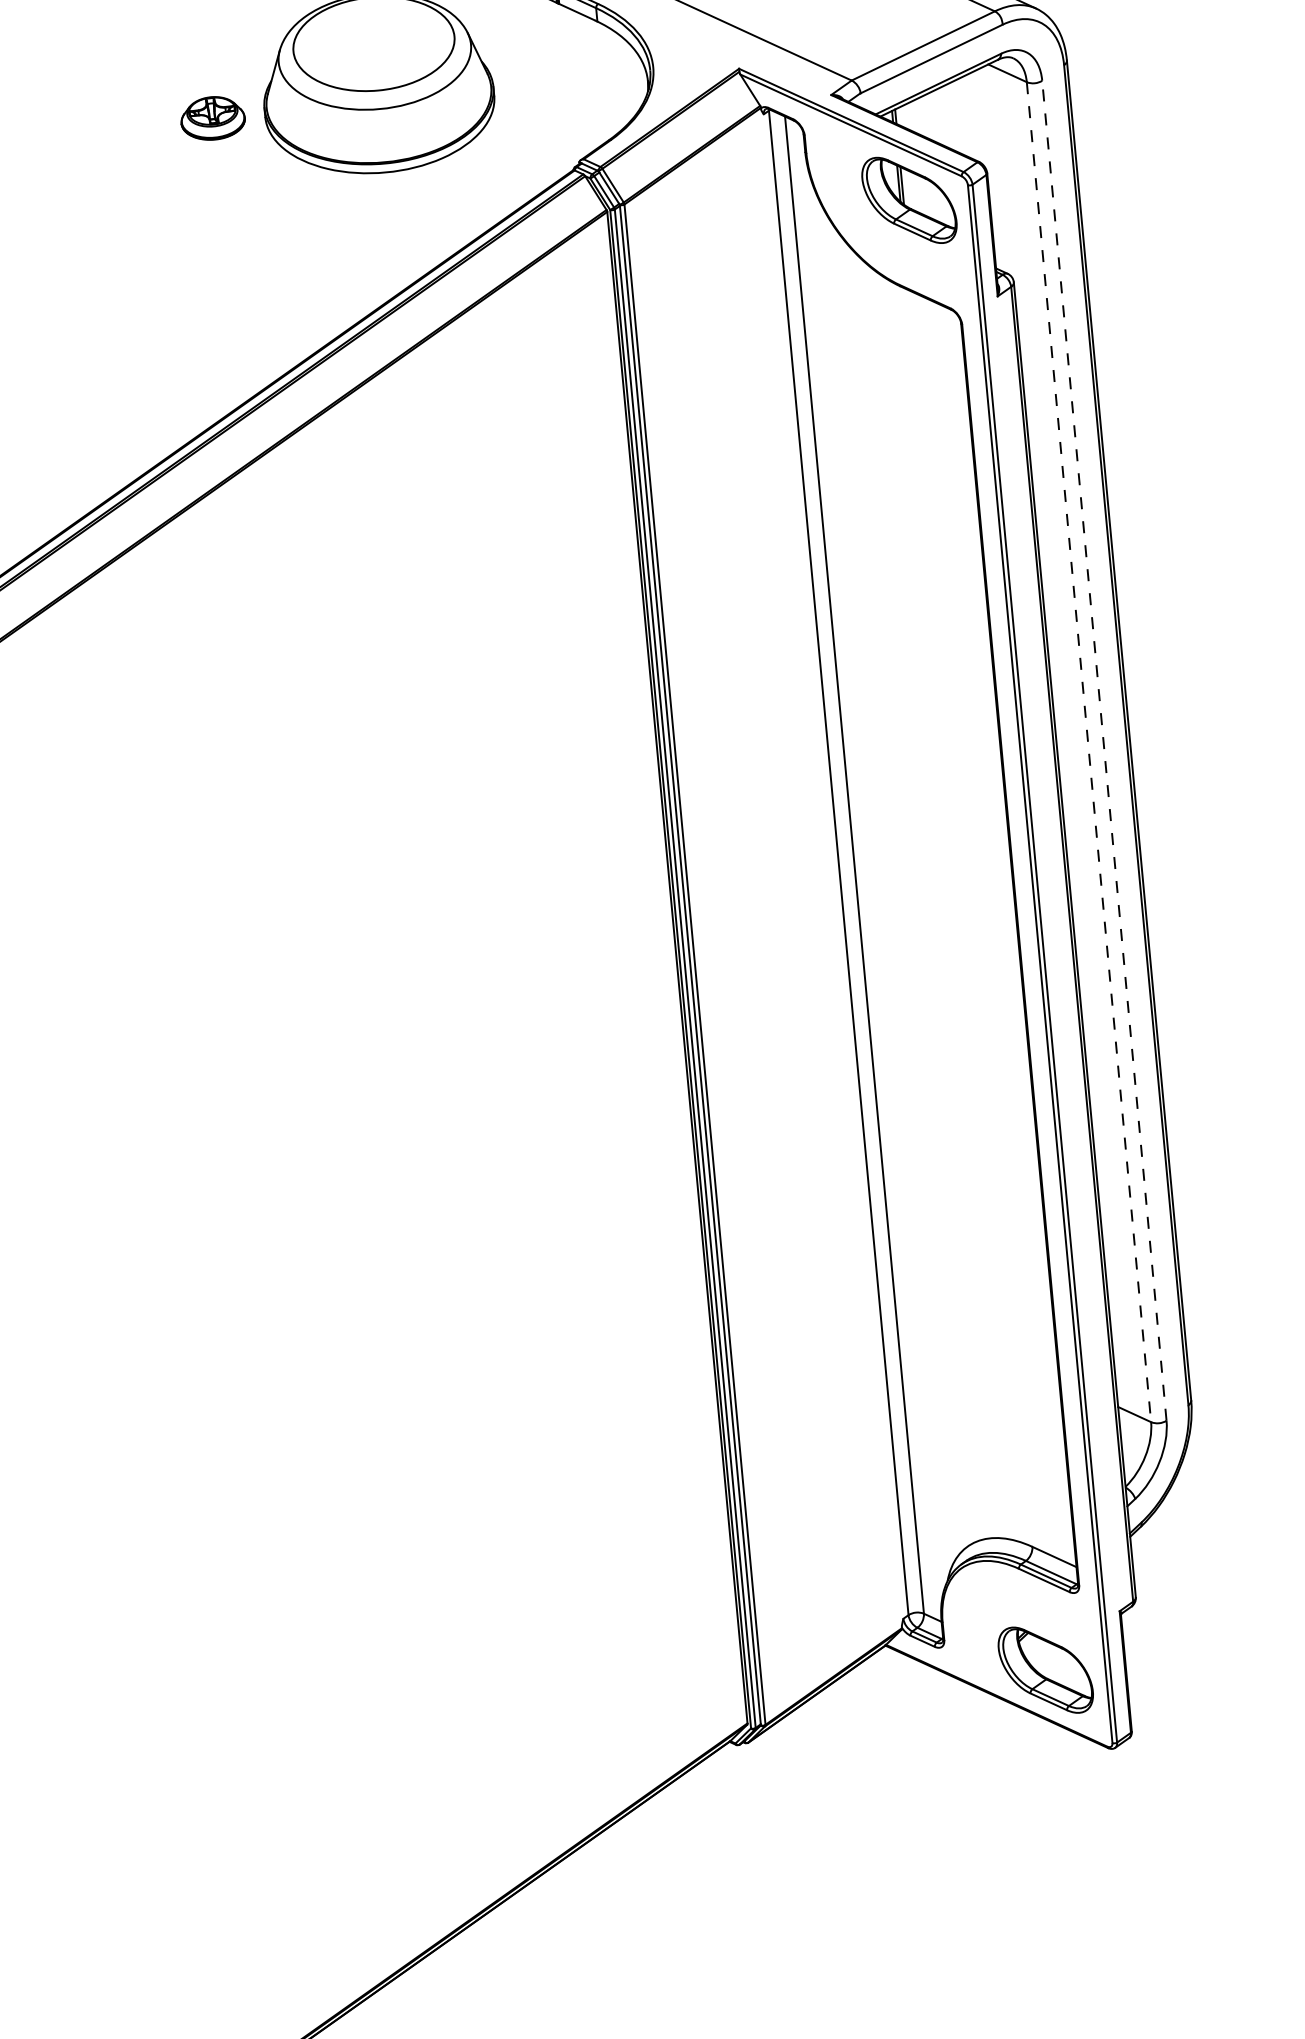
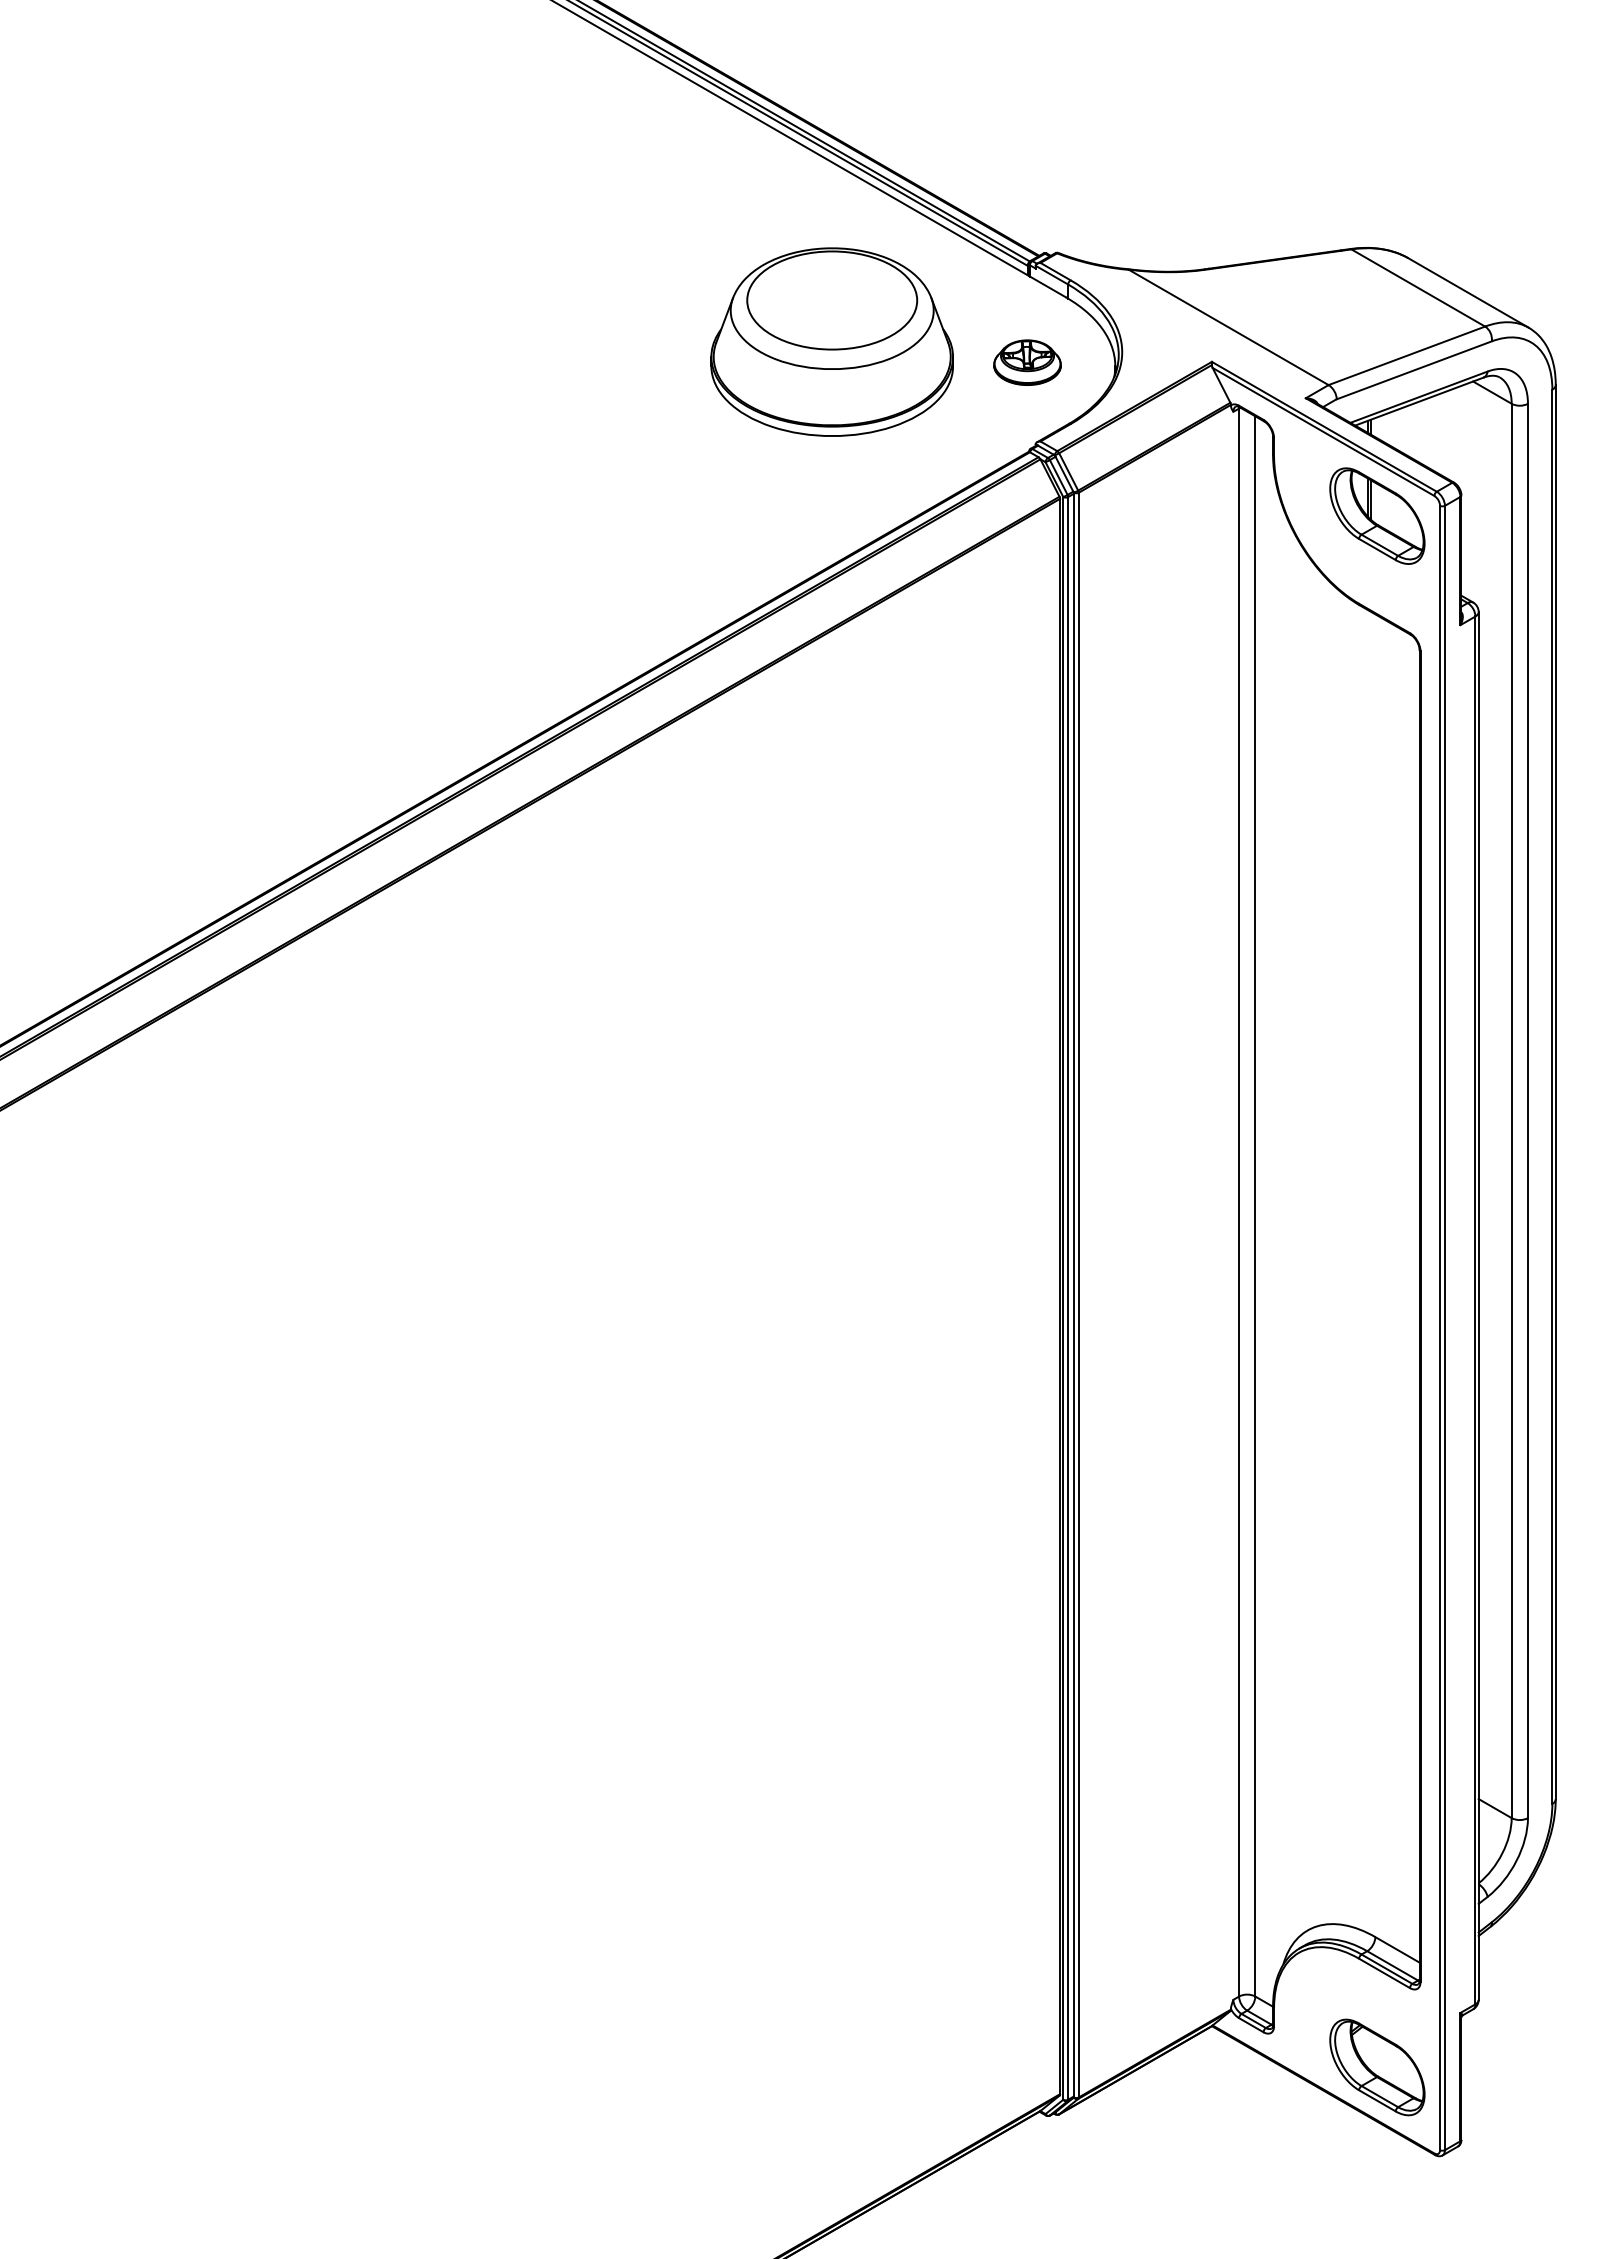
part: (212, 118) -> (1027, 362), moved
line: (1103, 750) -> (1527, 1110), dashed -> solid
line: (1088, 752) -> (1511, 1111), dashed -> solid

